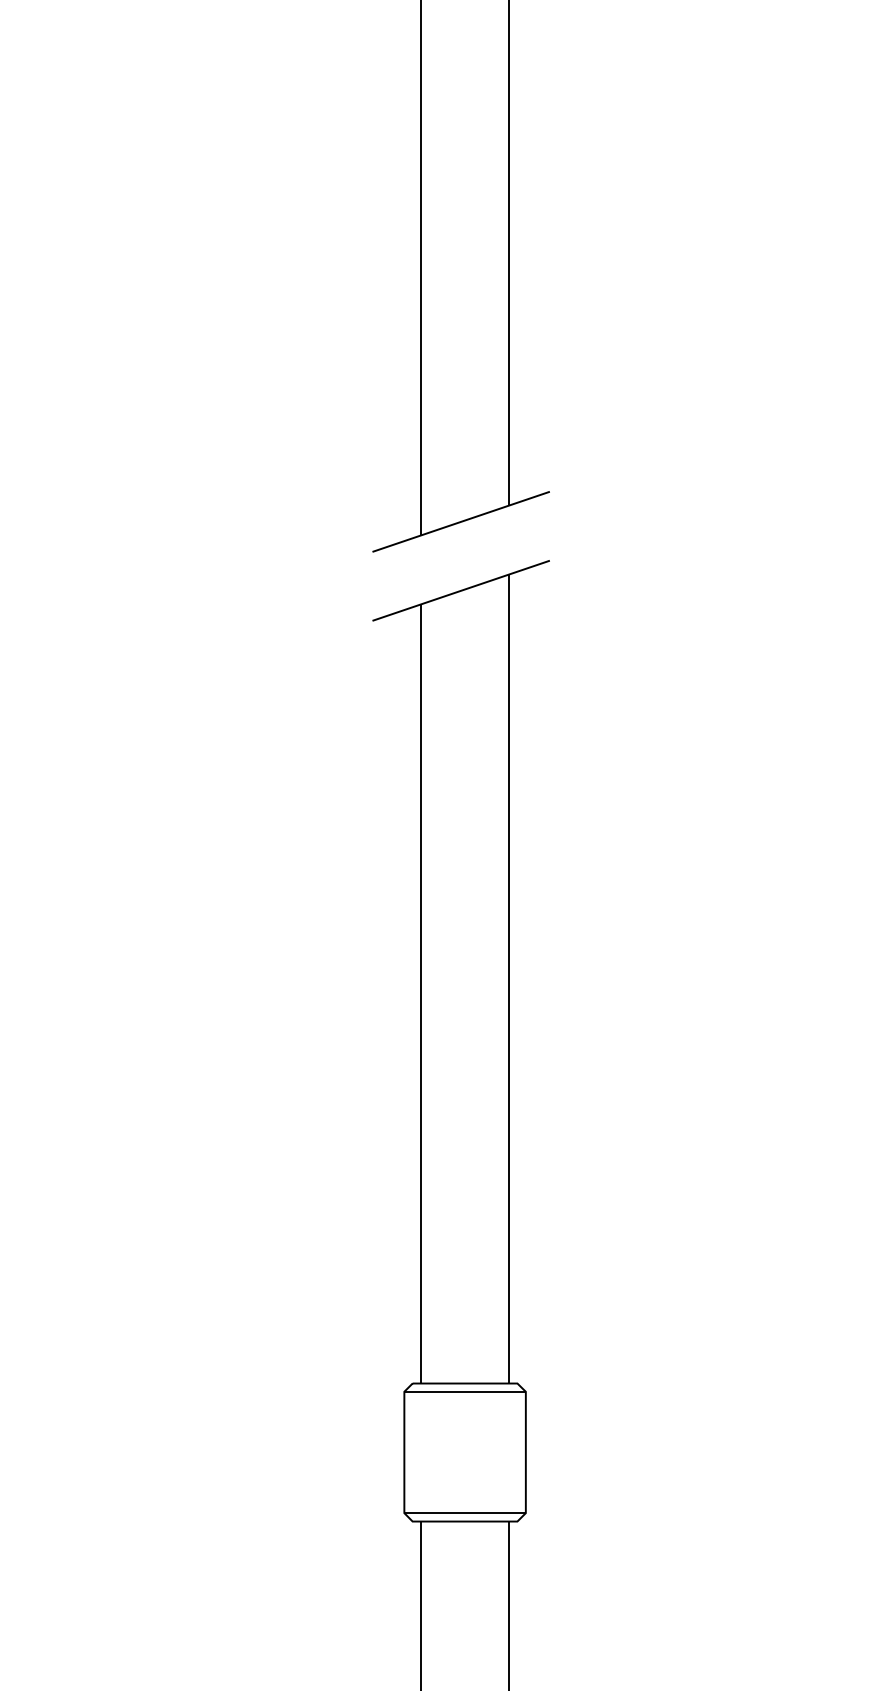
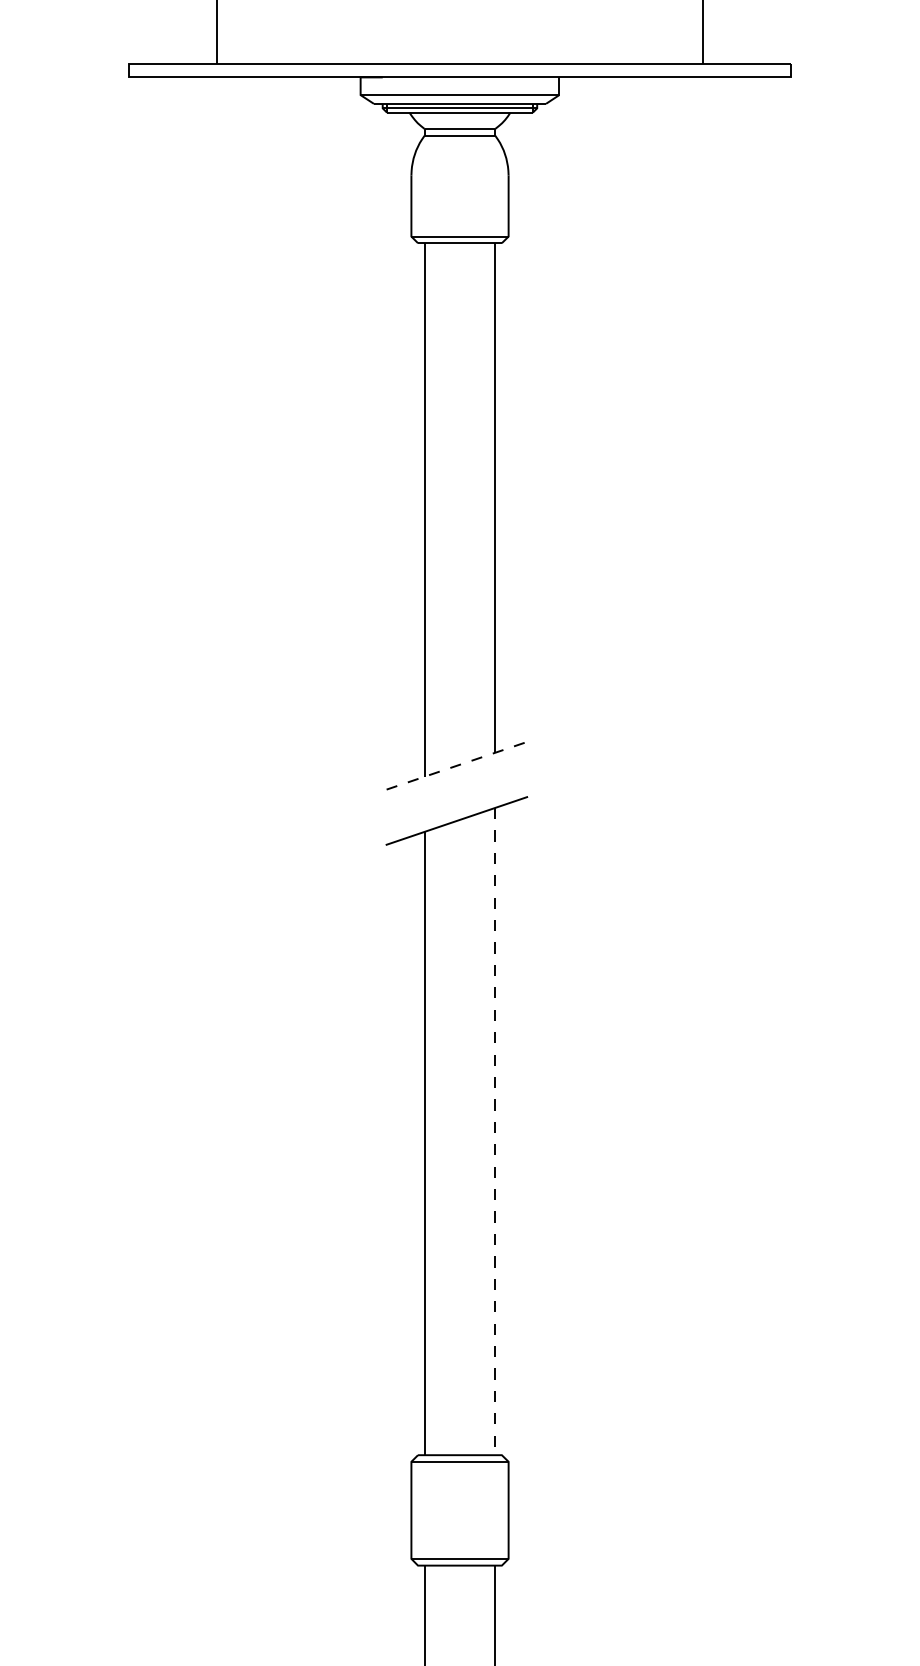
line: (461, 521) -> (457, 765), solid -> dashed
line: (509, 978) -> (495, 1131), solid -> dashed

